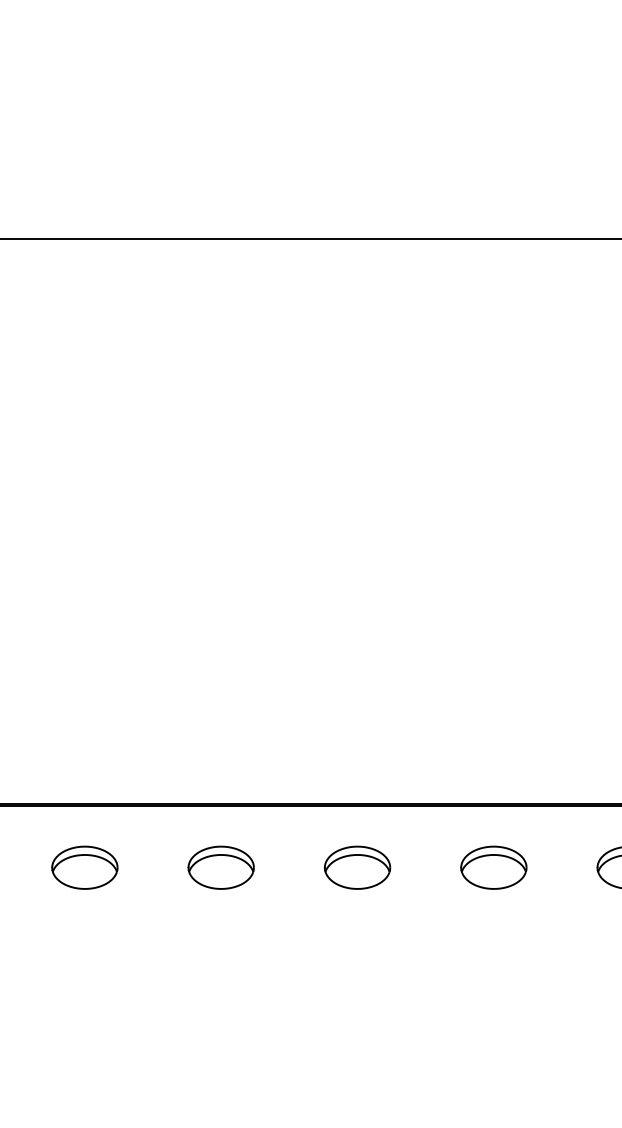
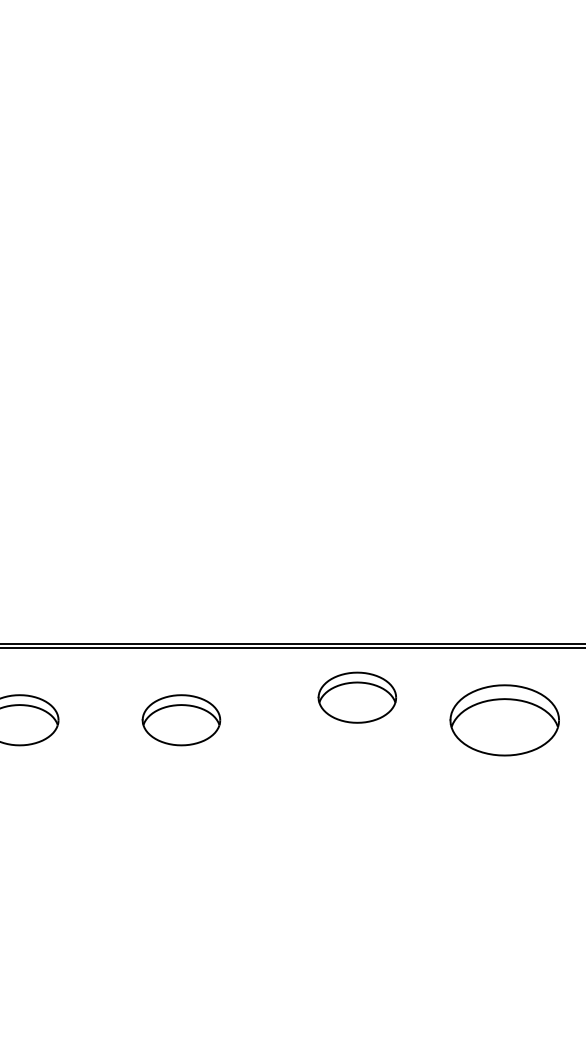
part: (357, 867) -> (357, 697), moved
part: (493, 867) -> (504, 719), size x1.4

